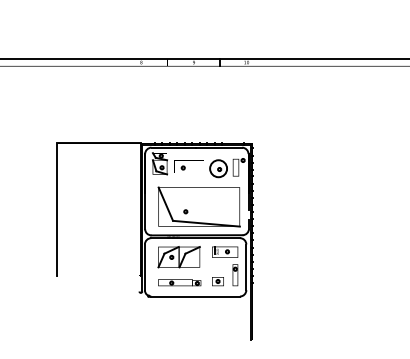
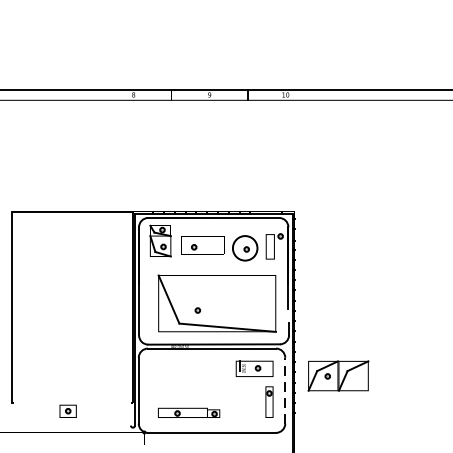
part: (178, 257) -> (337, 376), moved
line: (246, 267) -> (285, 390), solid -> dashed
part: (217, 281) -> (67, 411), moved

